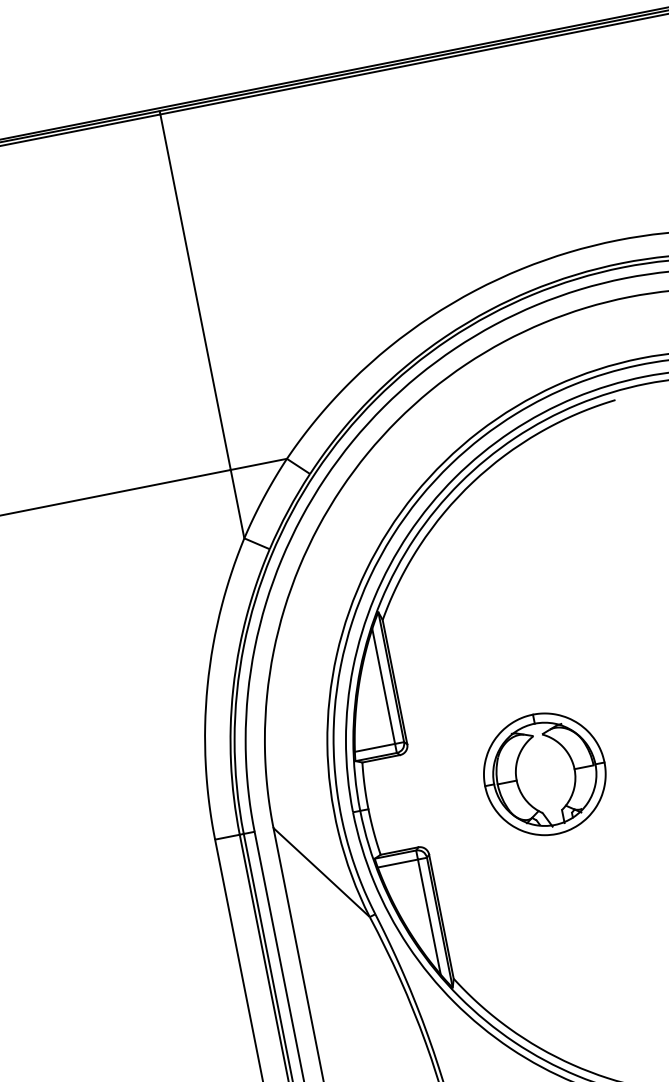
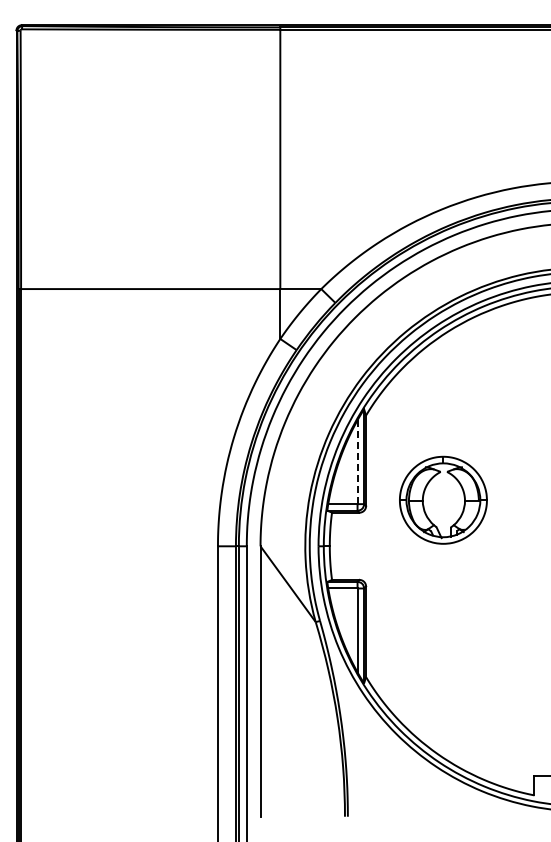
line: (383, 686) -> (357, 462), solid -> dashed
part: (544, 773) -> (443, 499), moved

